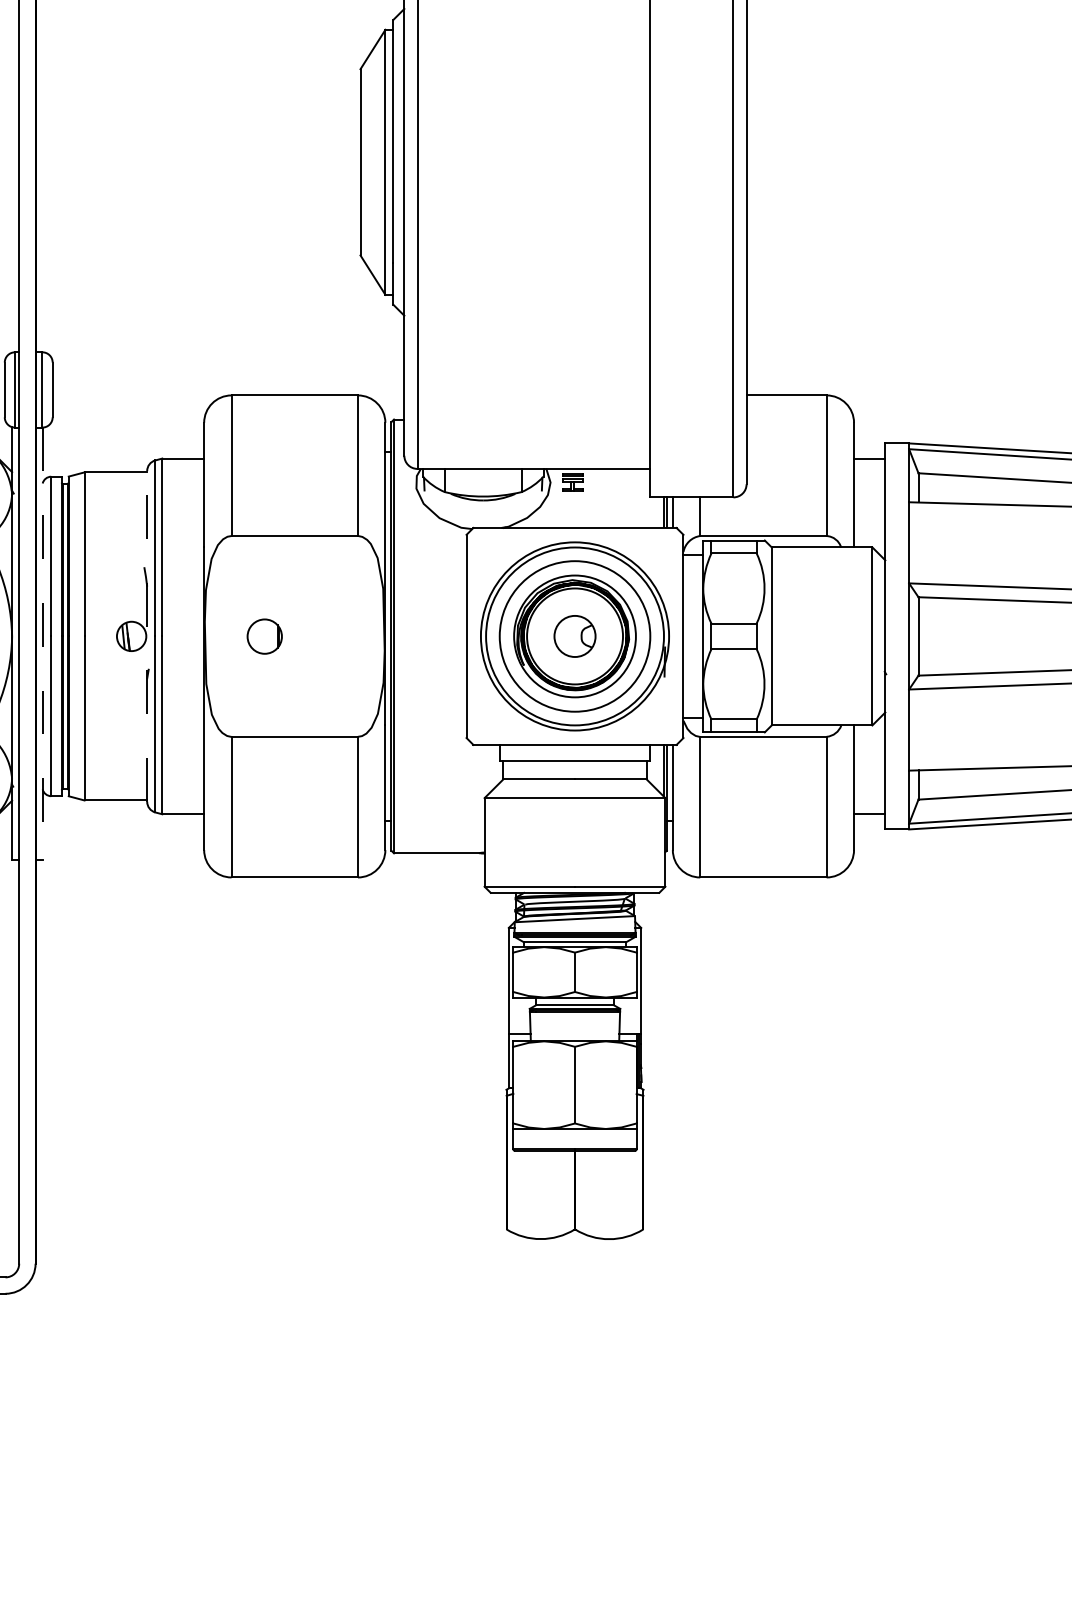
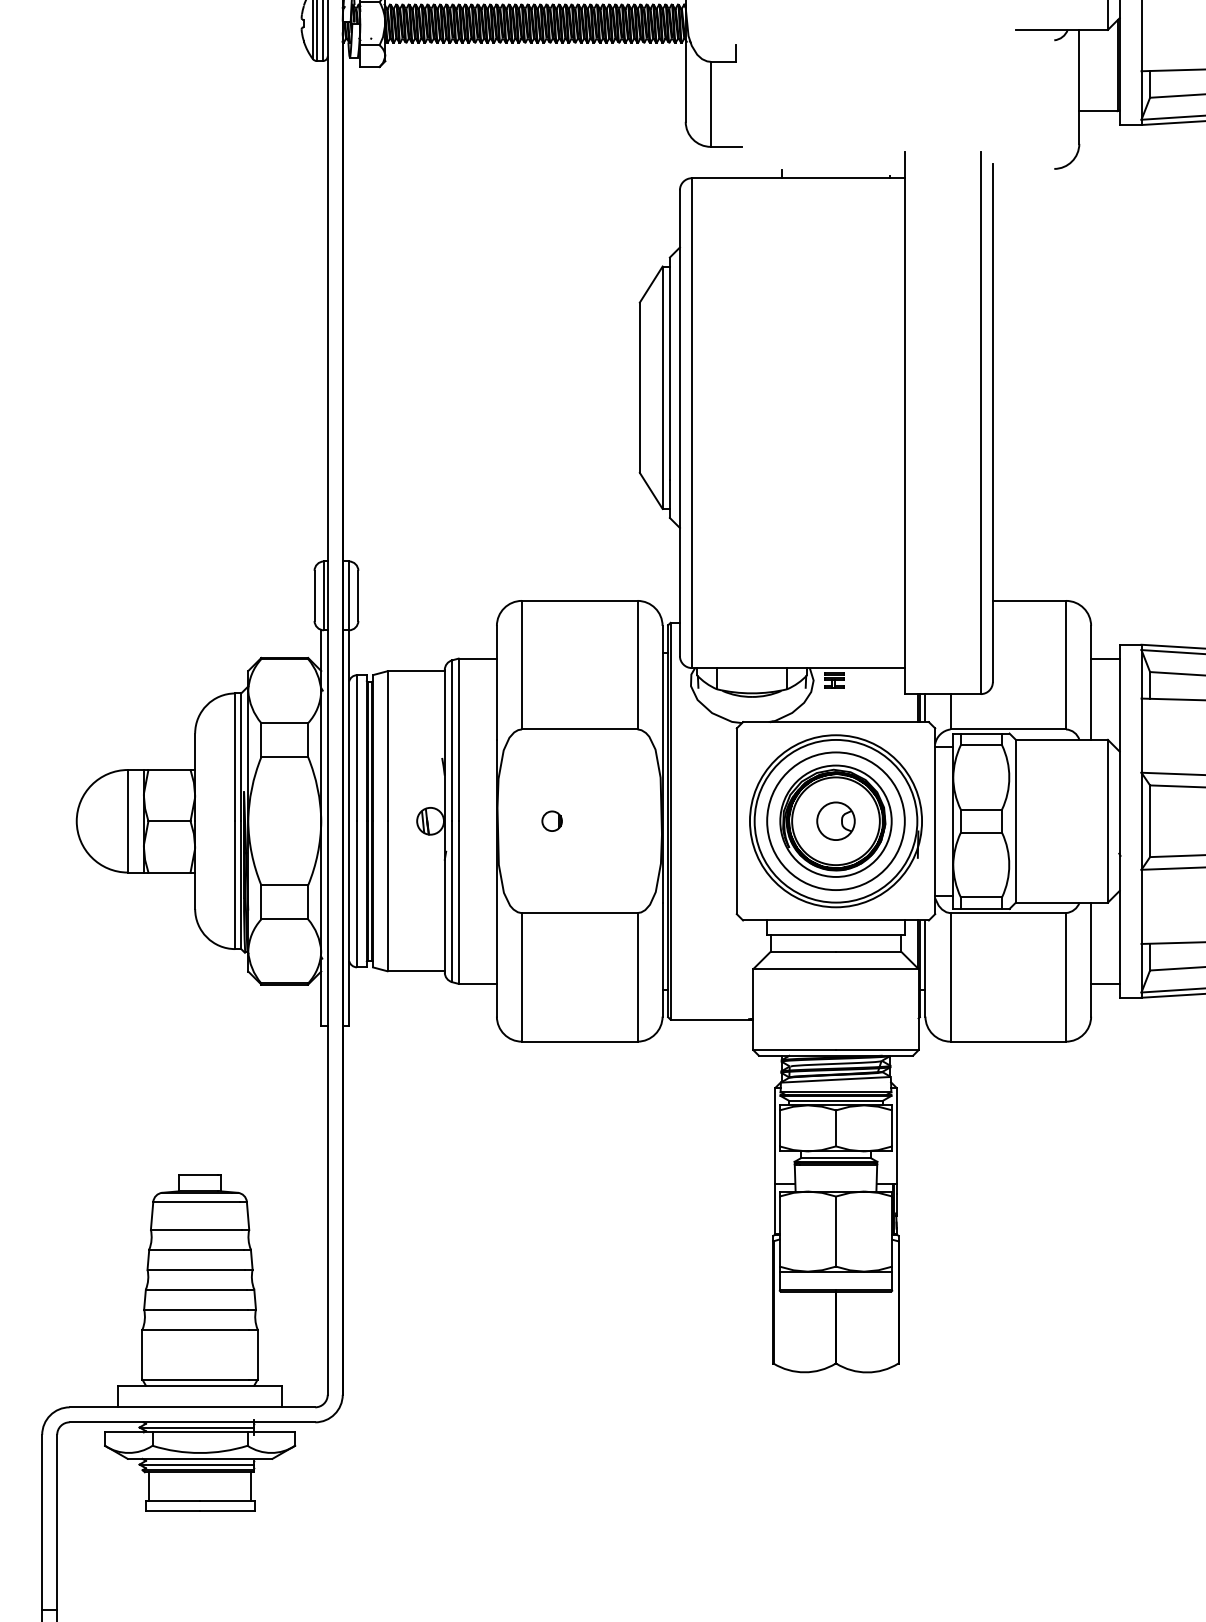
line: (146, 635) -> (444, 820), dashed -> solid
part: (263, 635) -> (551, 820), size x0.62
line: (42, 644) -> (349, 828), dashed -> solid

